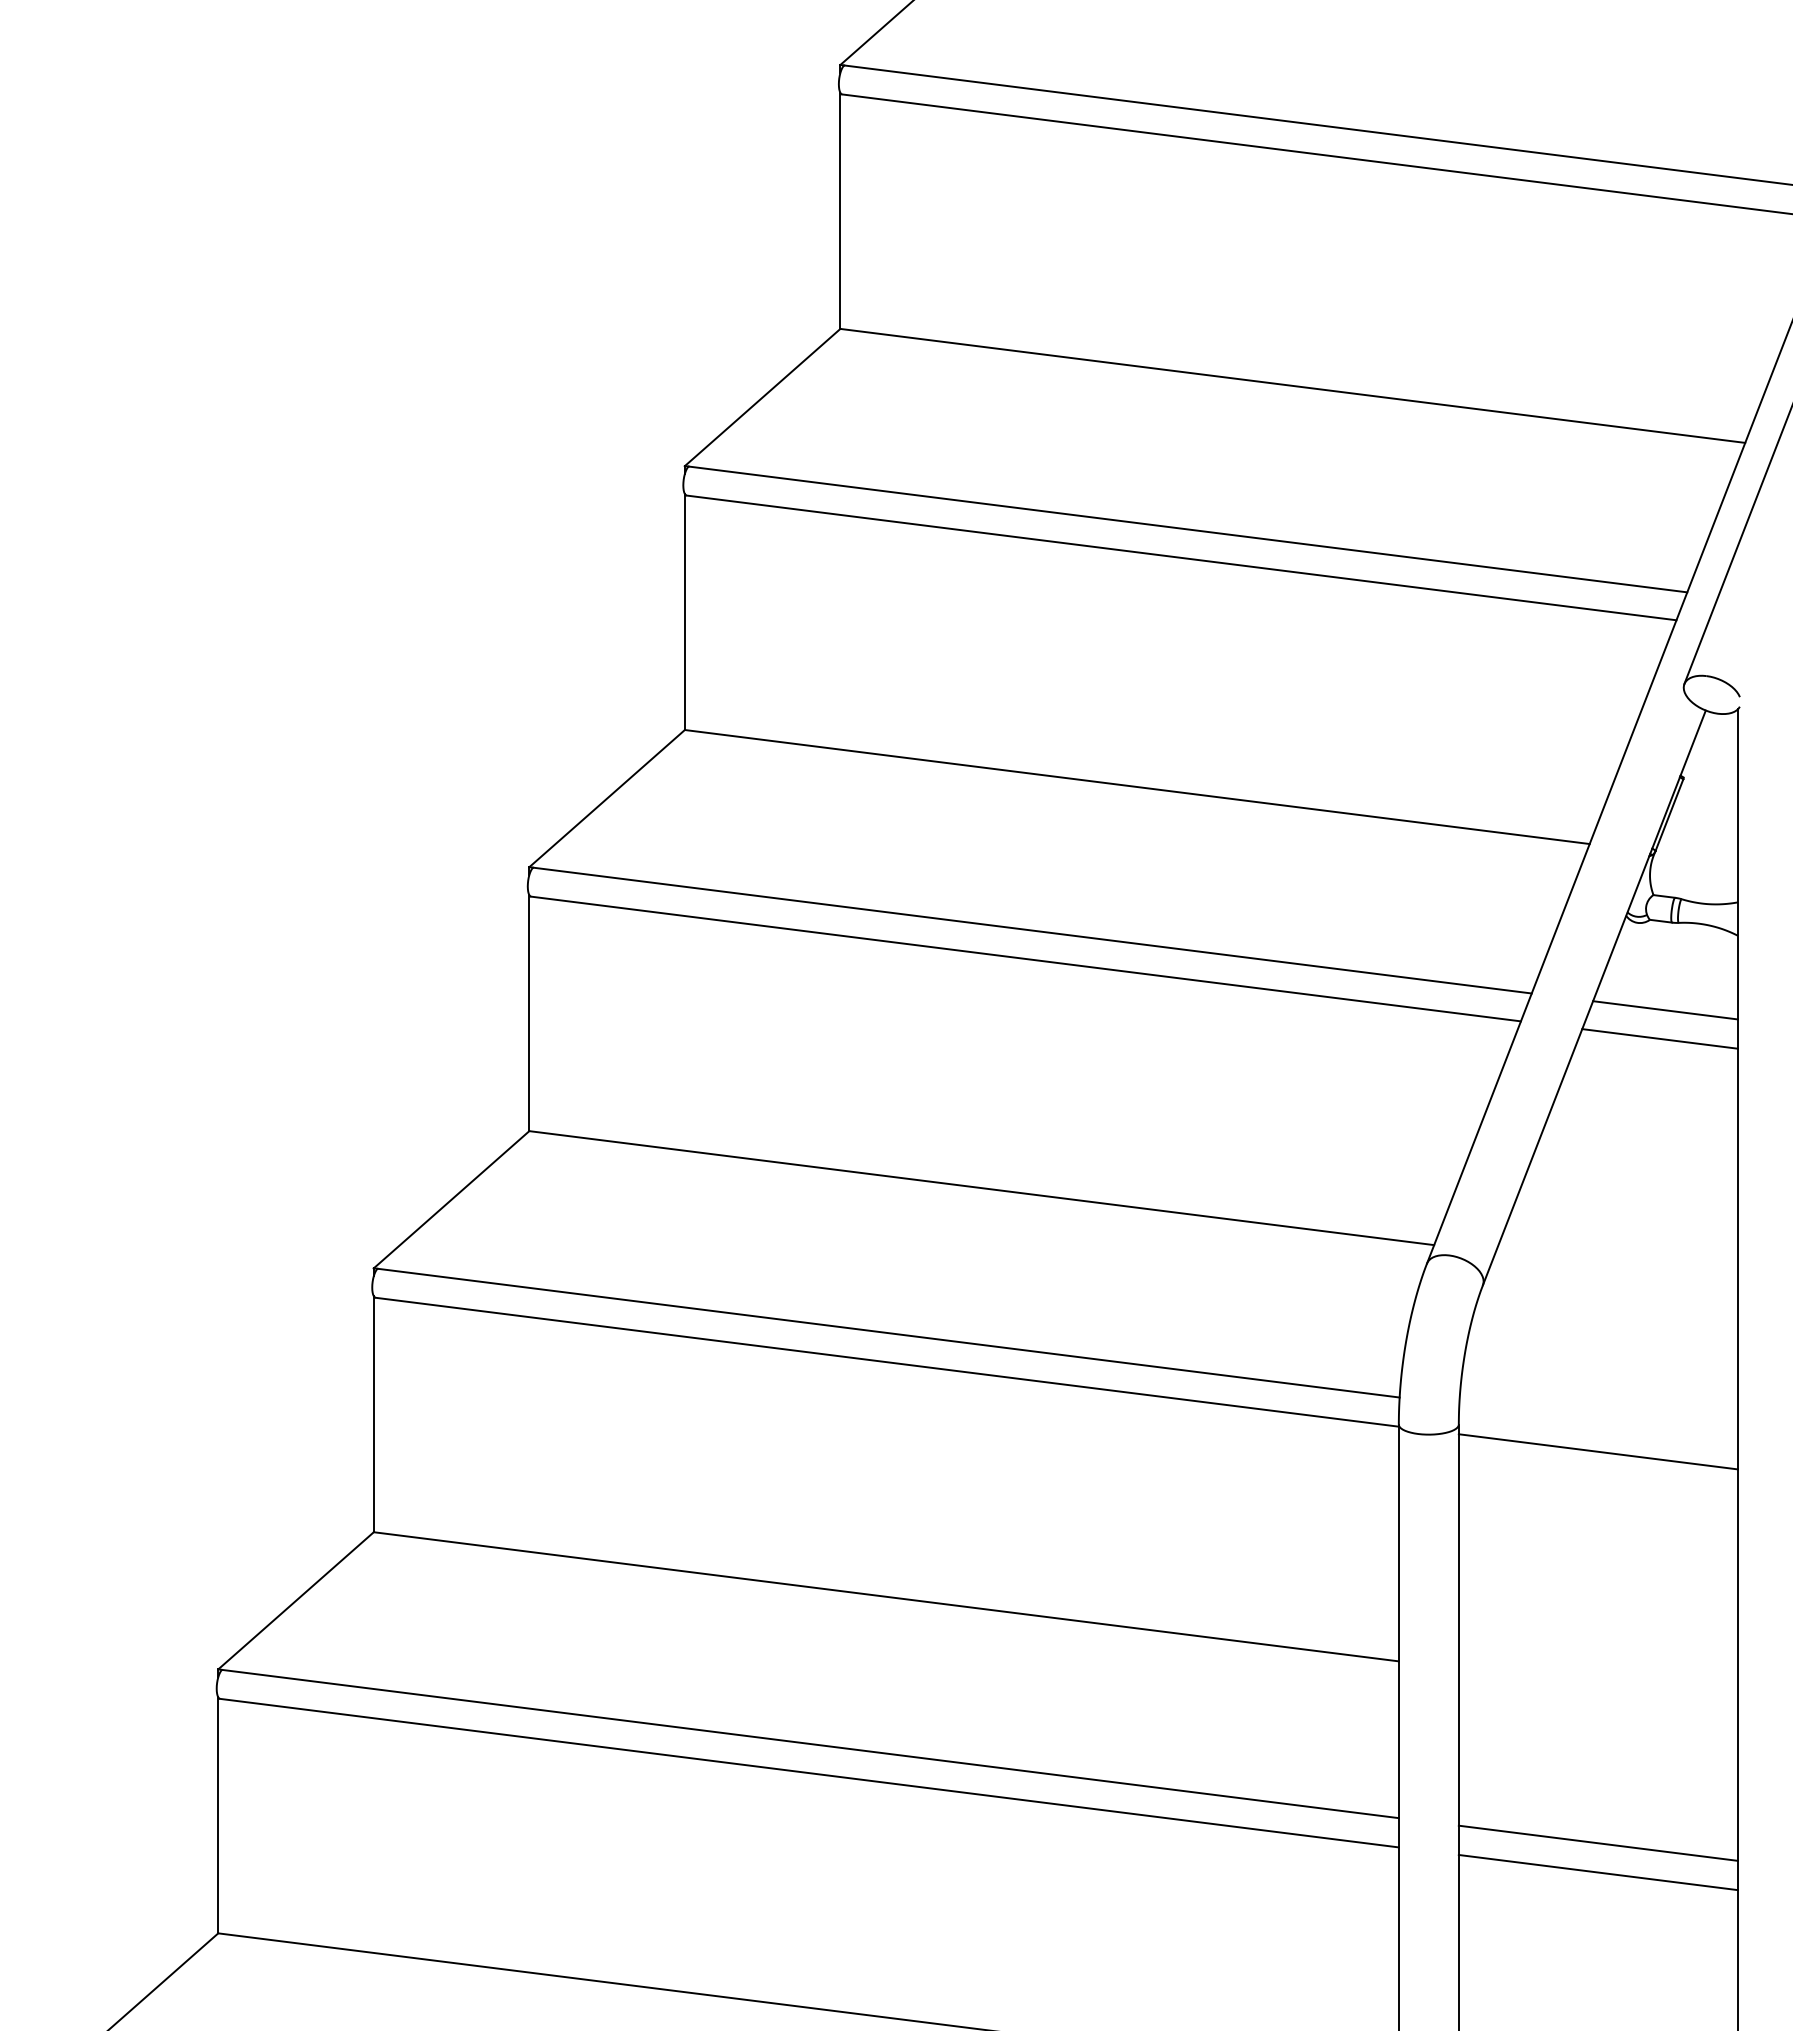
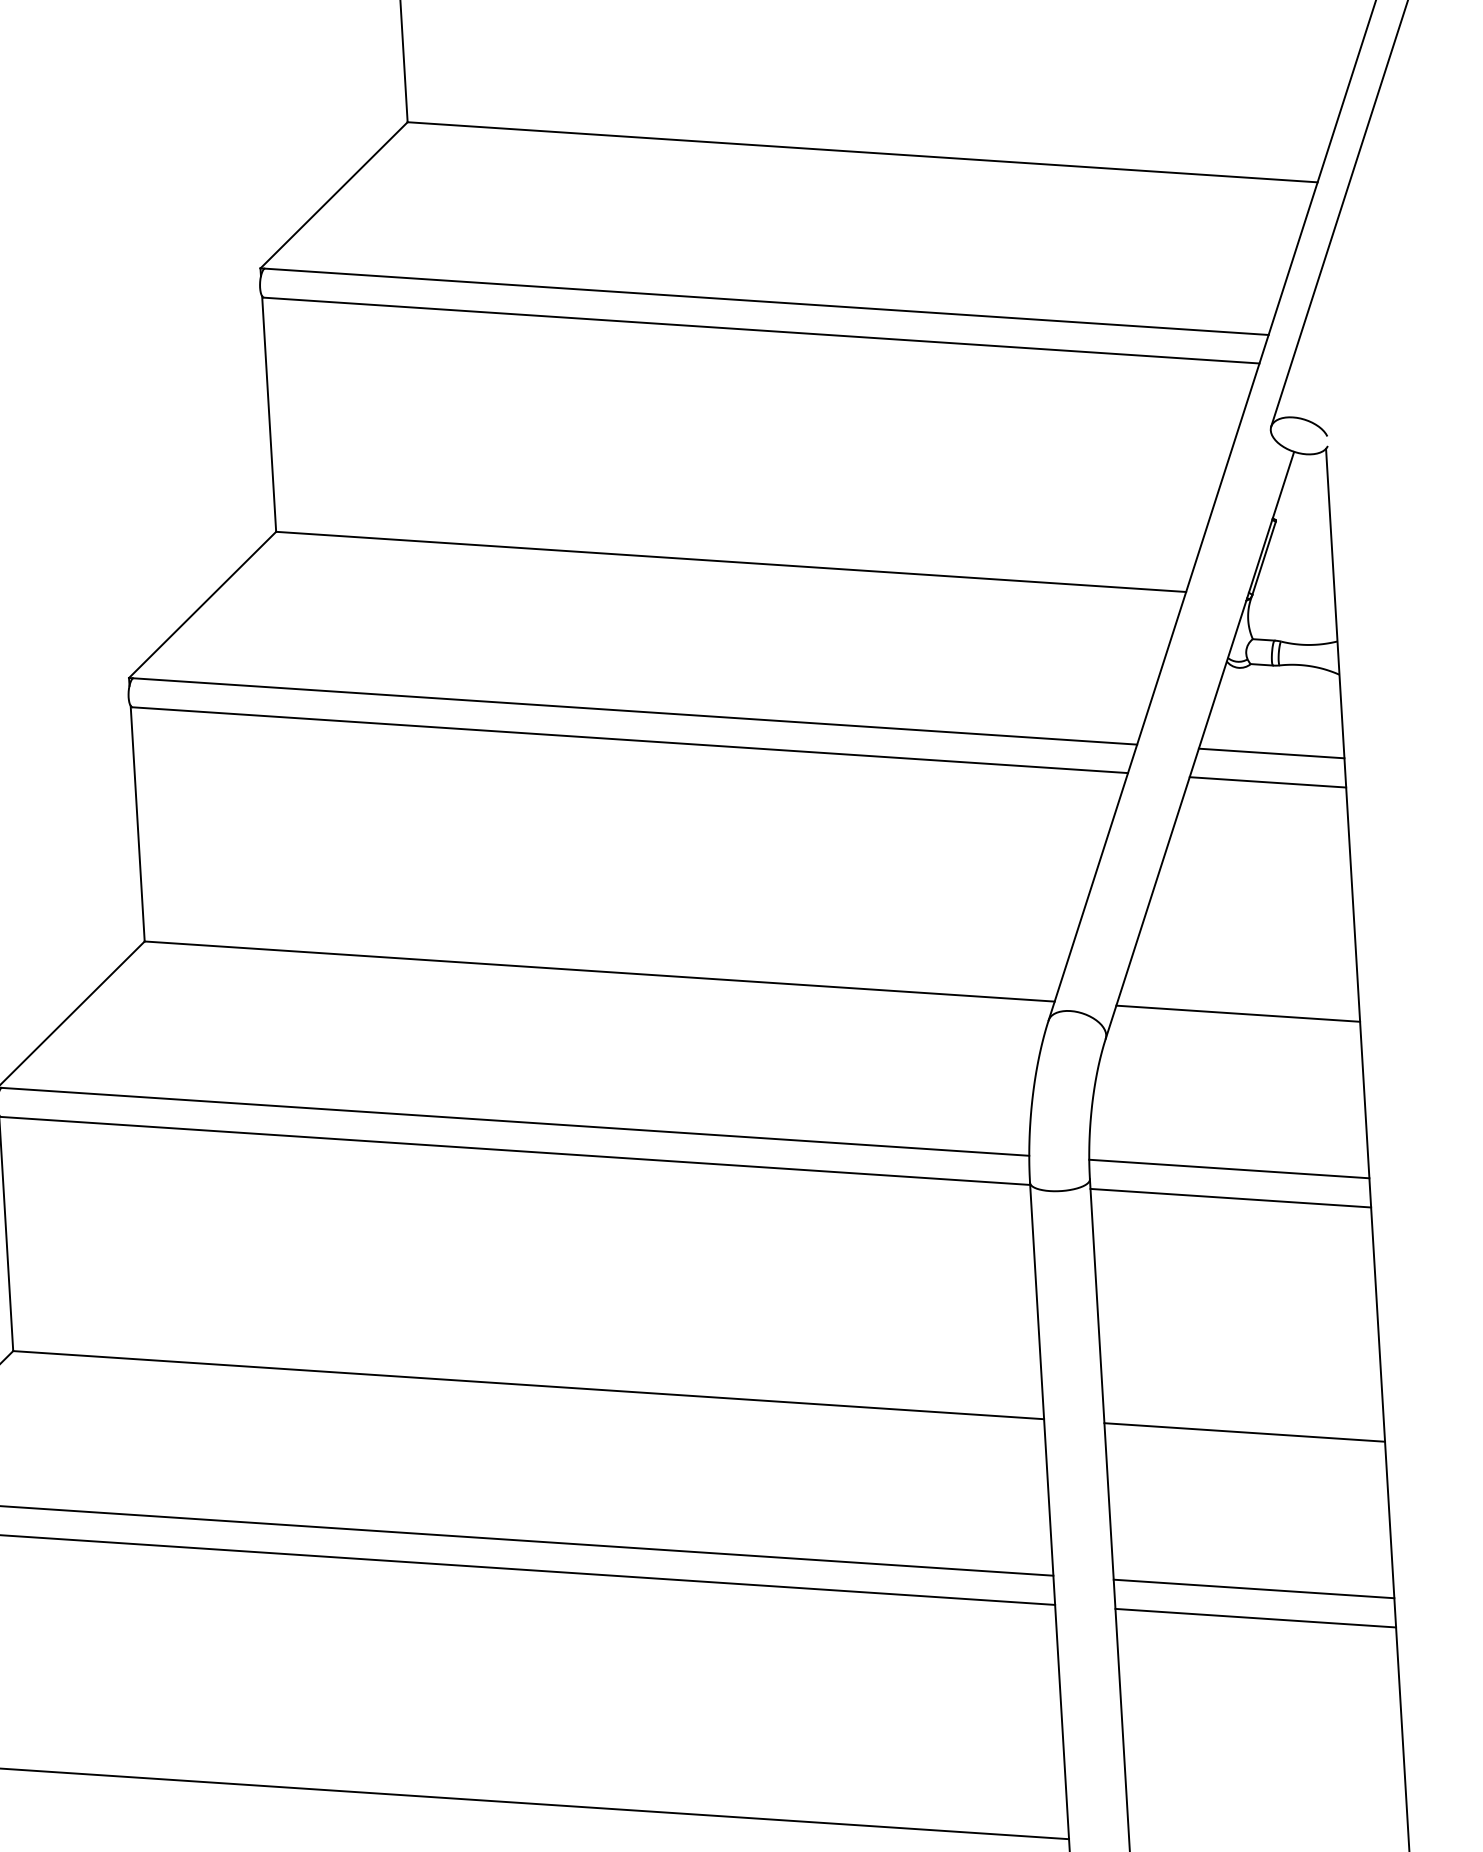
line: (1616, 1267) -> (1238, 1013), added
line: (1598, 1422) -> (1229, 1168), added
line: (1597, 1686) -> (1243, 1432), added

